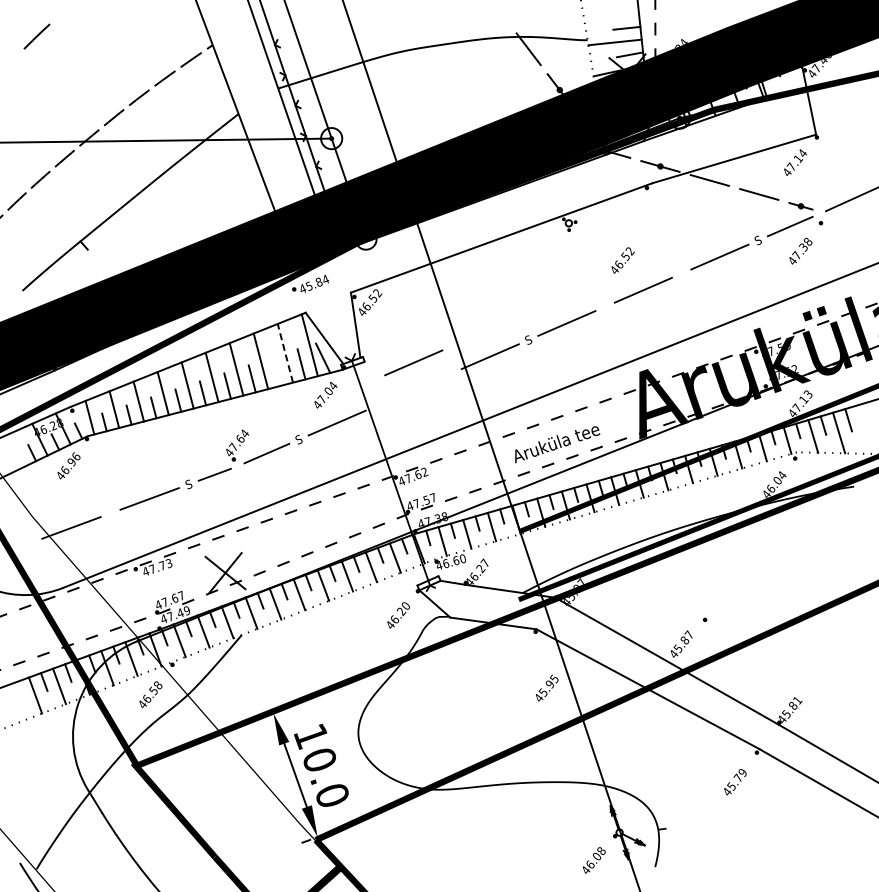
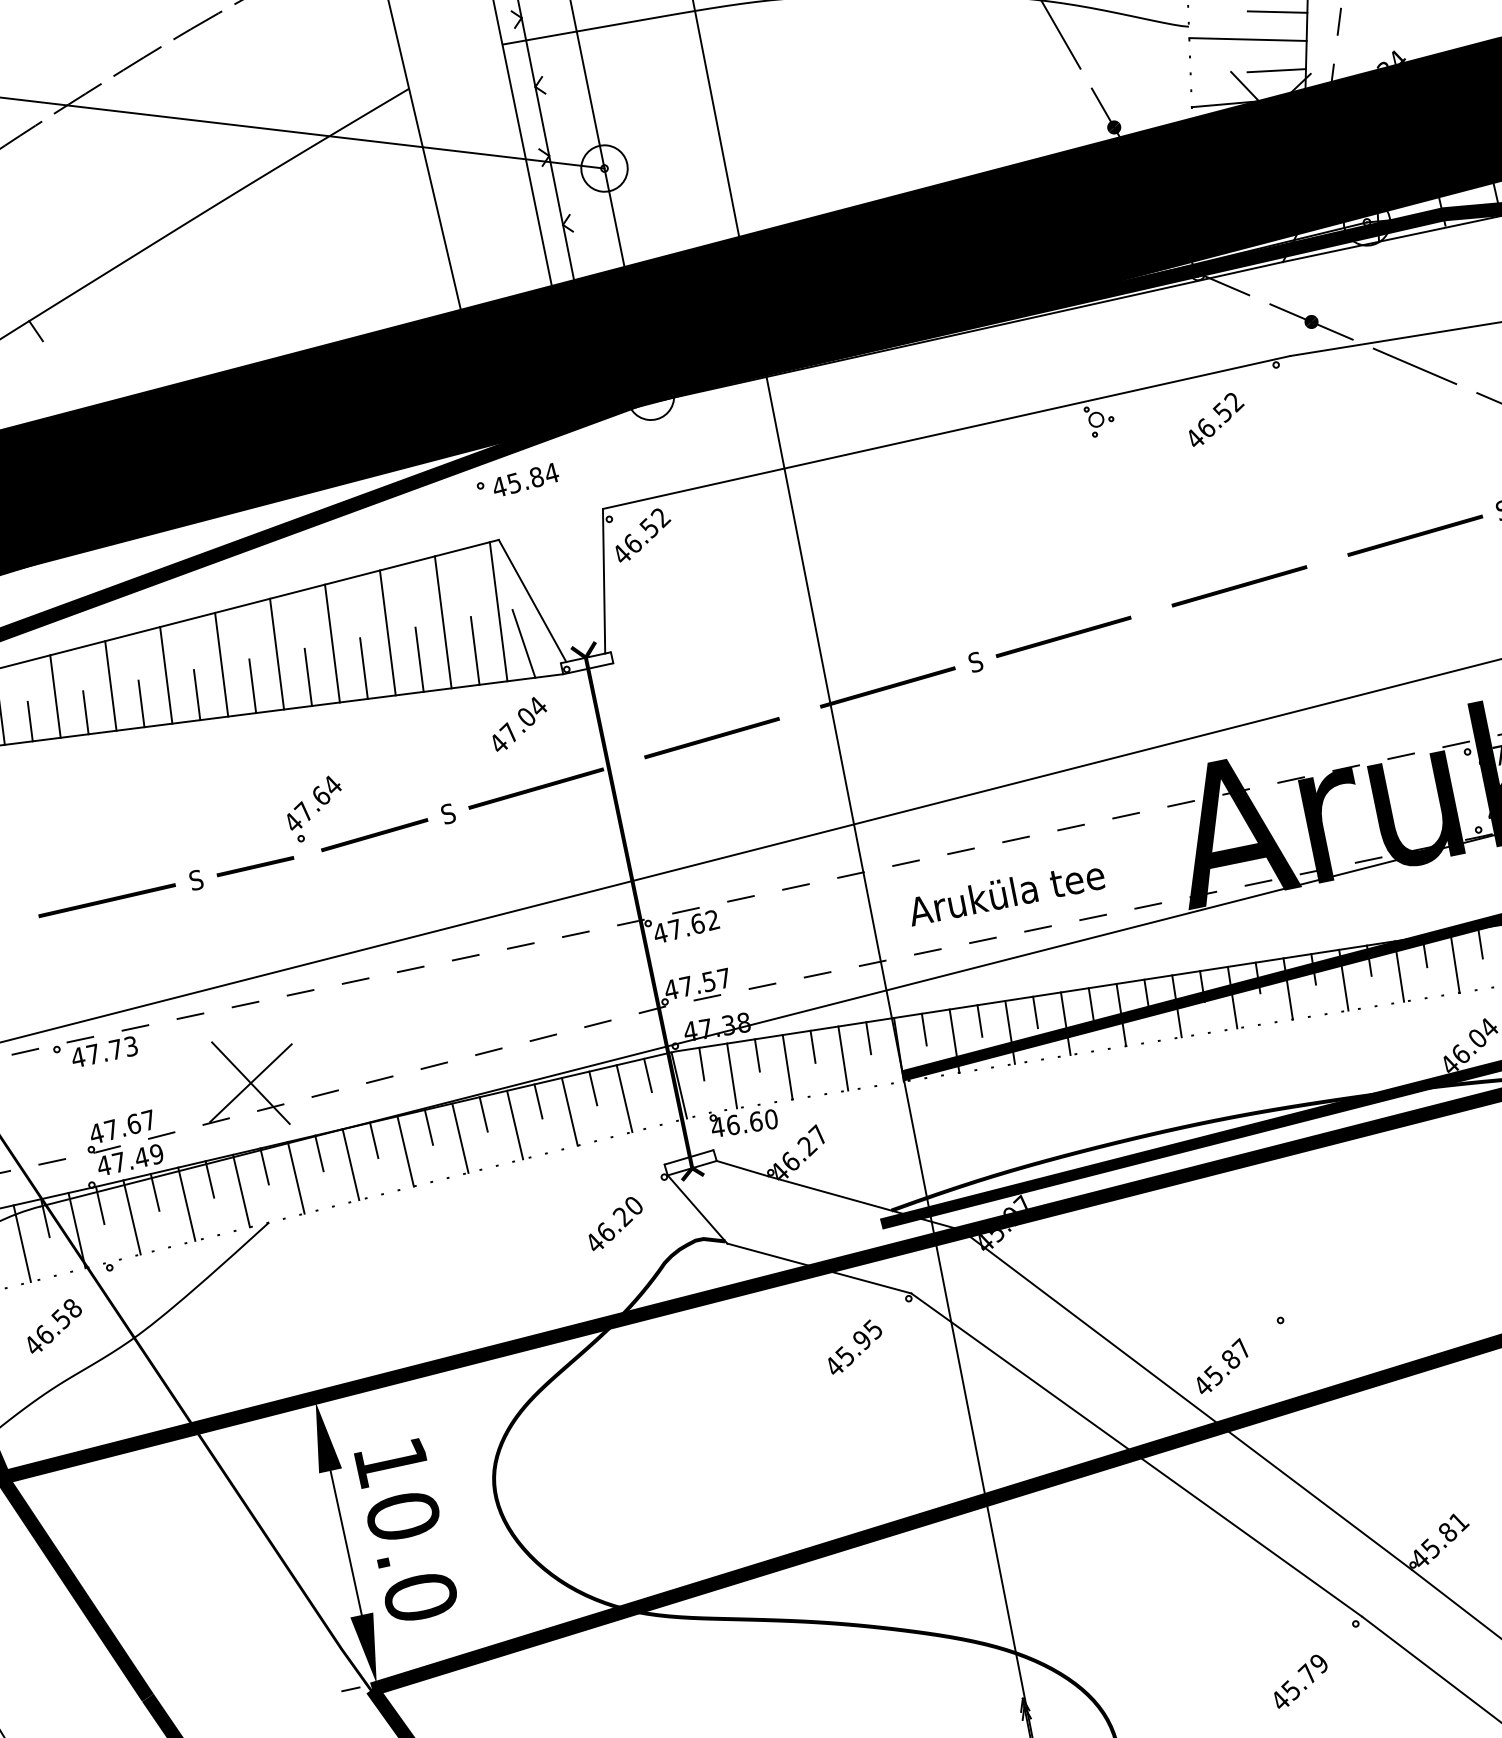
text: (622, 260) -> (1214, 420), moved
line: (285, 352) -> (443, 620), dashed -> solid
line: (413, 362) -> (711, 737), moved
line: (276, 371) -> (418, 659), added
text: (547, 687) -> (855, 1346), moved

